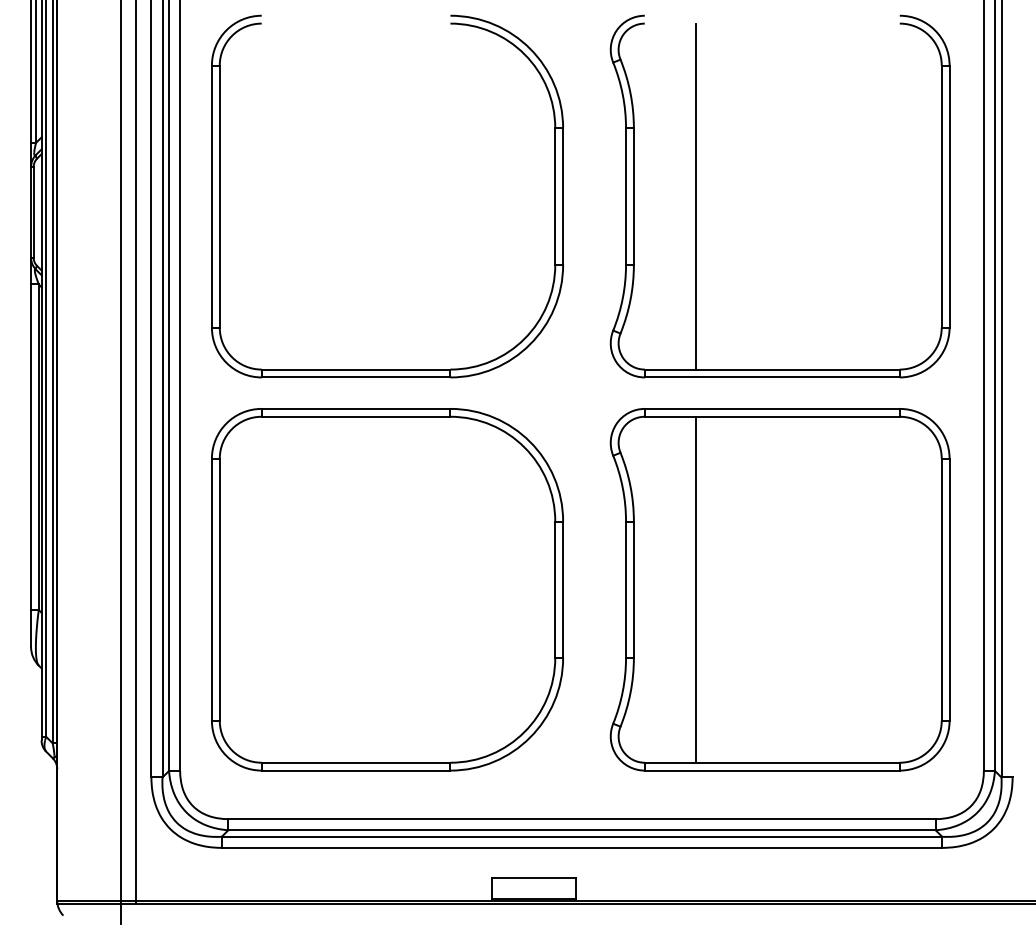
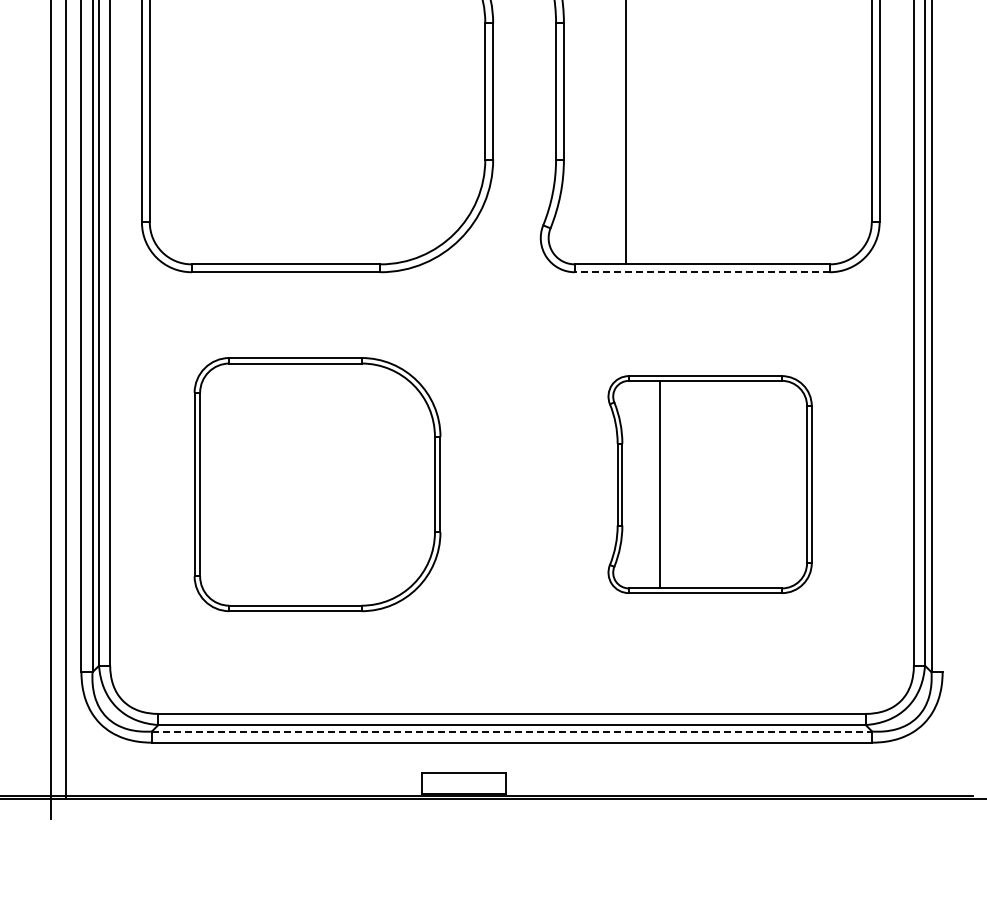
line: (771, 377) -> (701, 272), solid -> dashed
part: (387, 589) -> (317, 484), size x0.7
part: (779, 589) -> (709, 484), size x0.6
line: (582, 836) -> (512, 731), solid -> dashed

